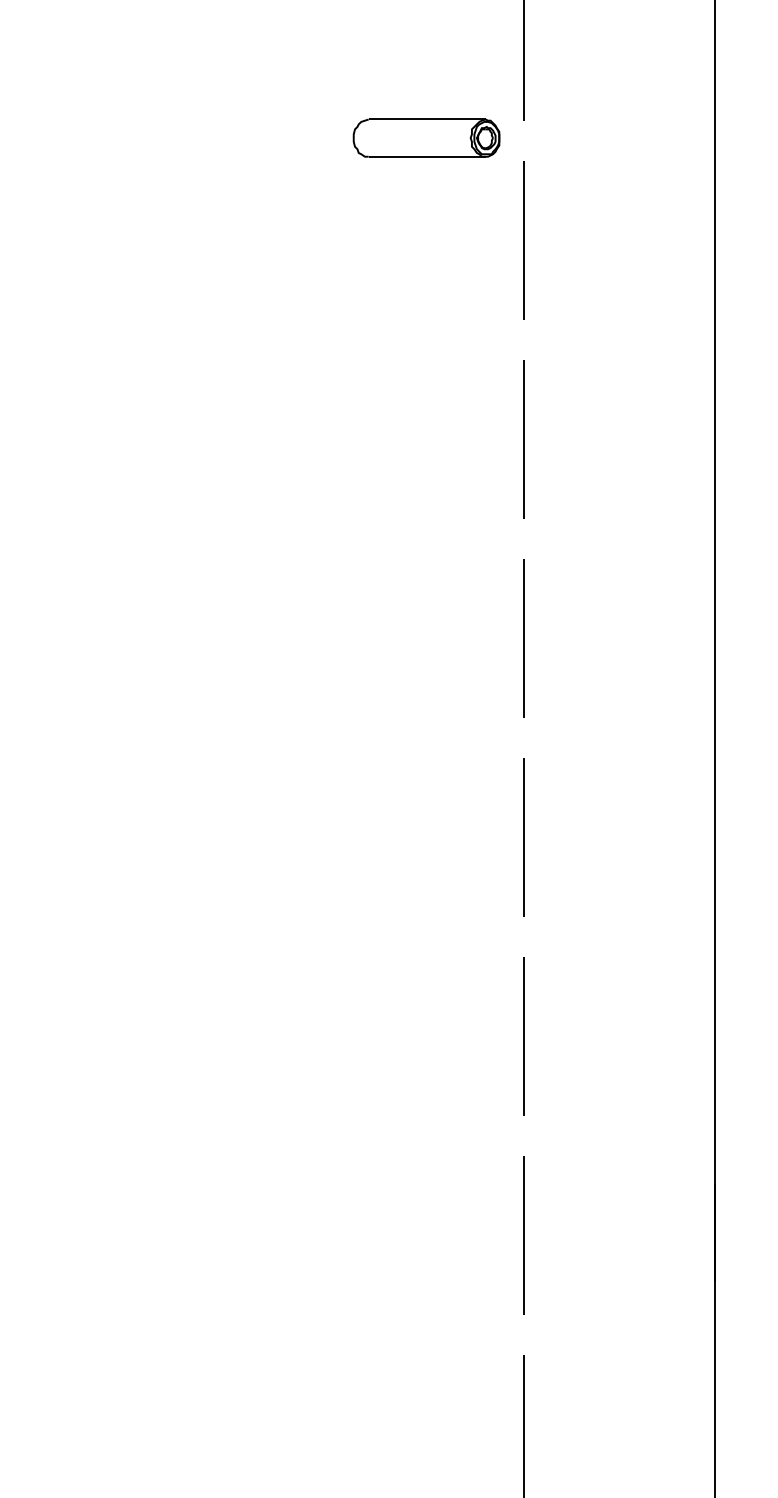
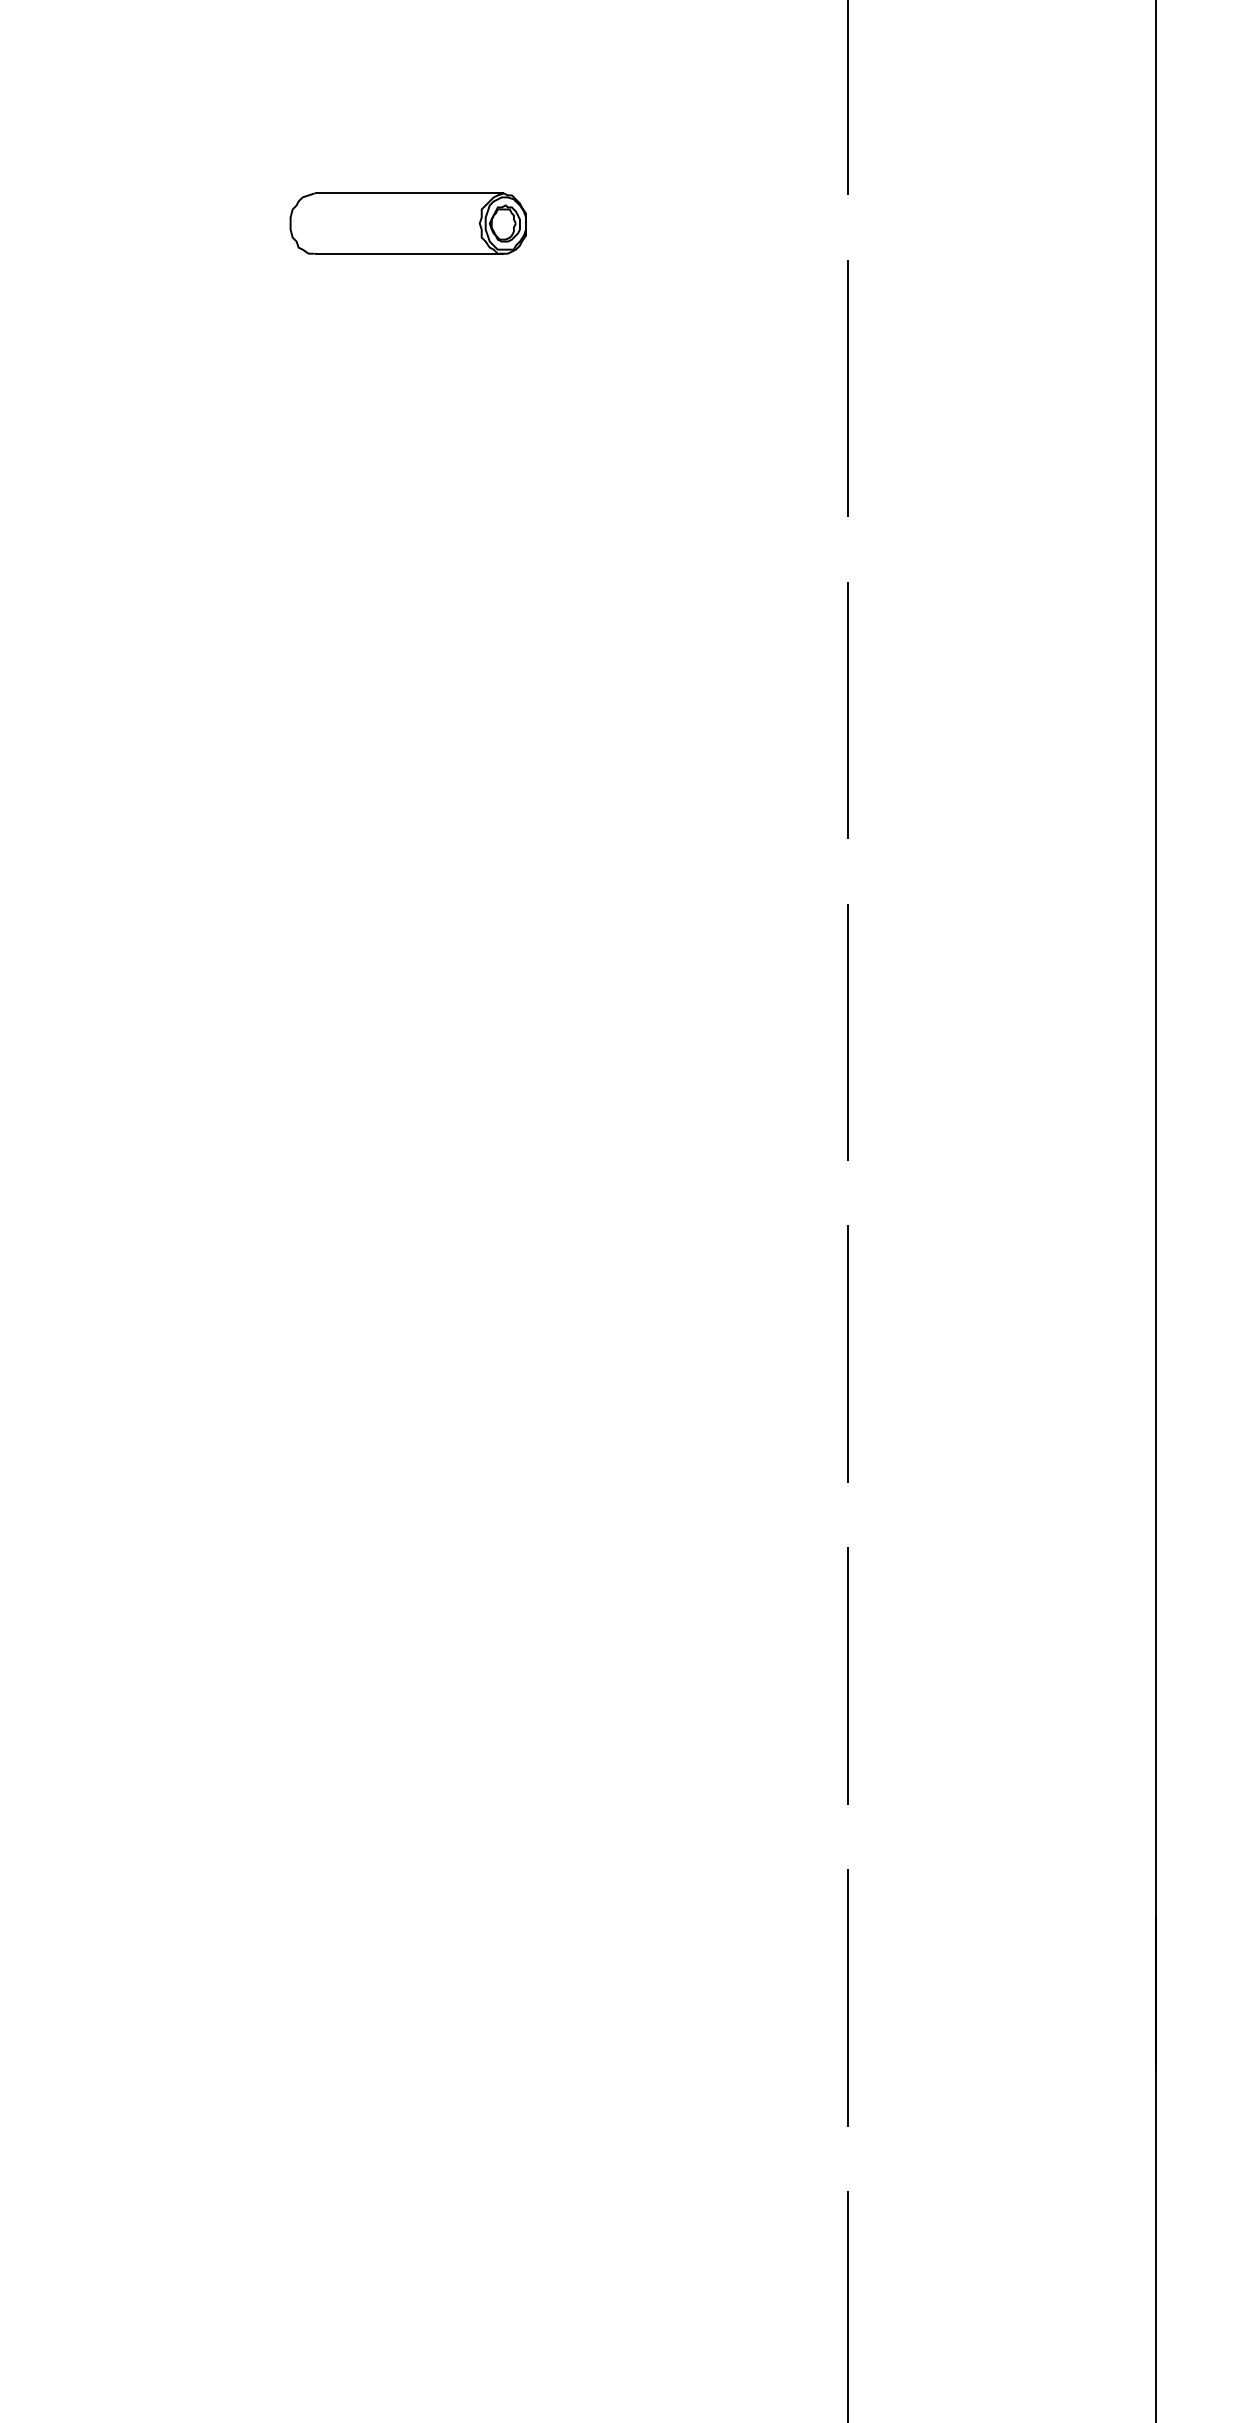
part: (426, 137) -> (408, 222), moved

